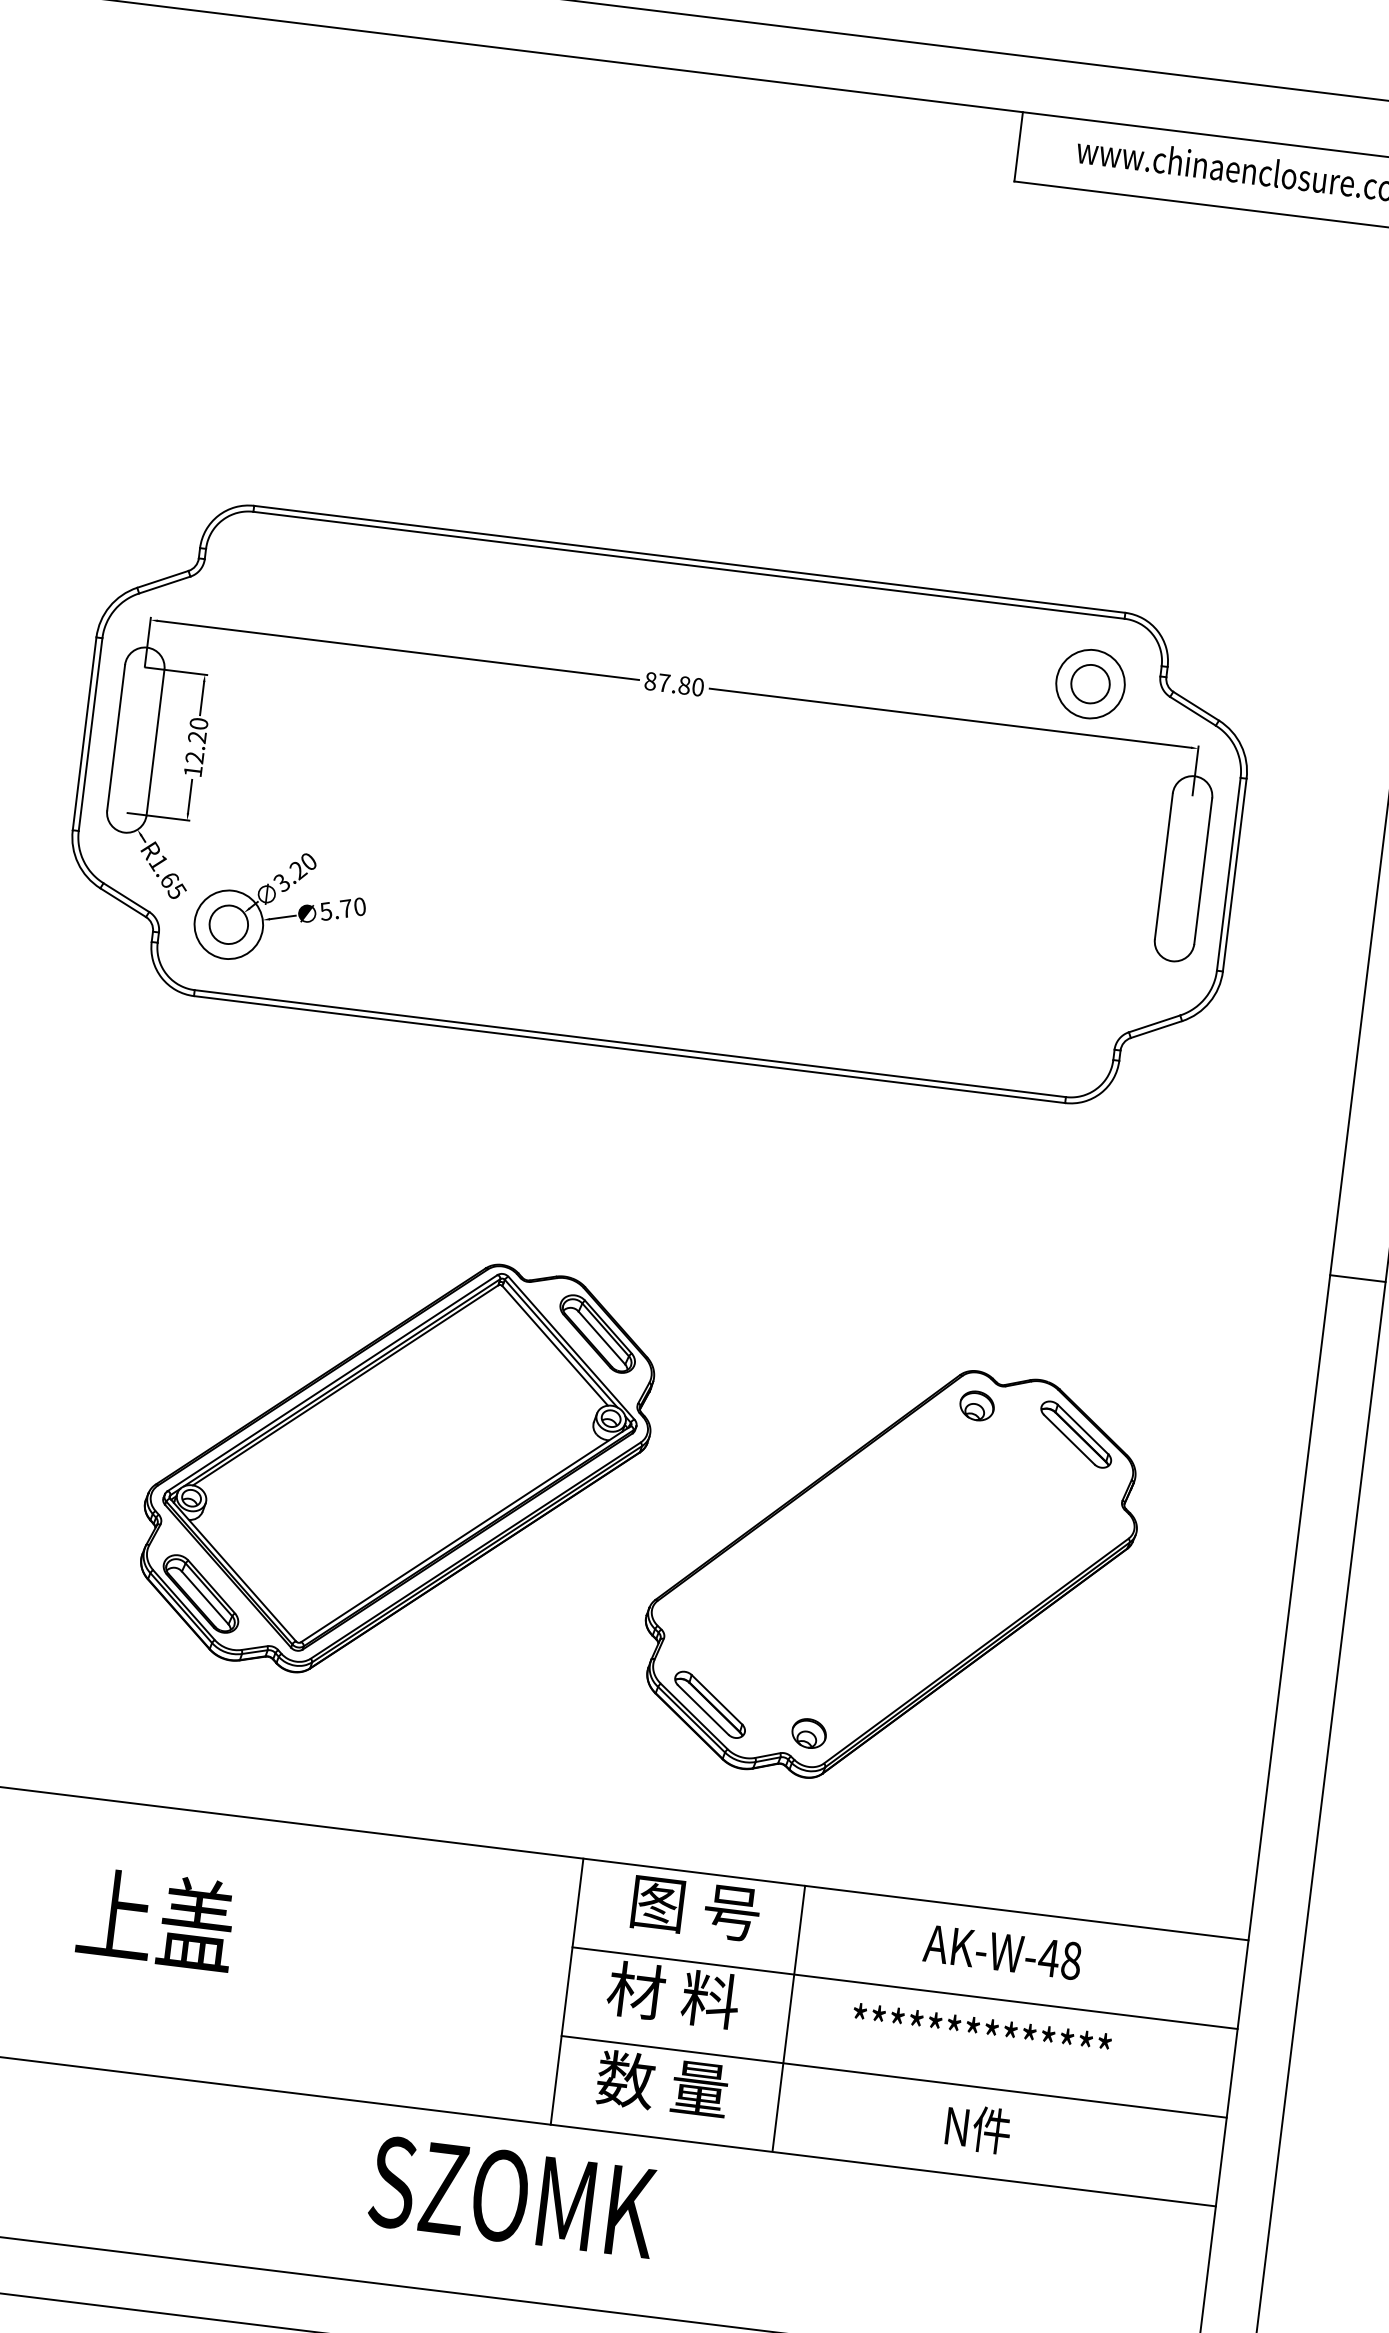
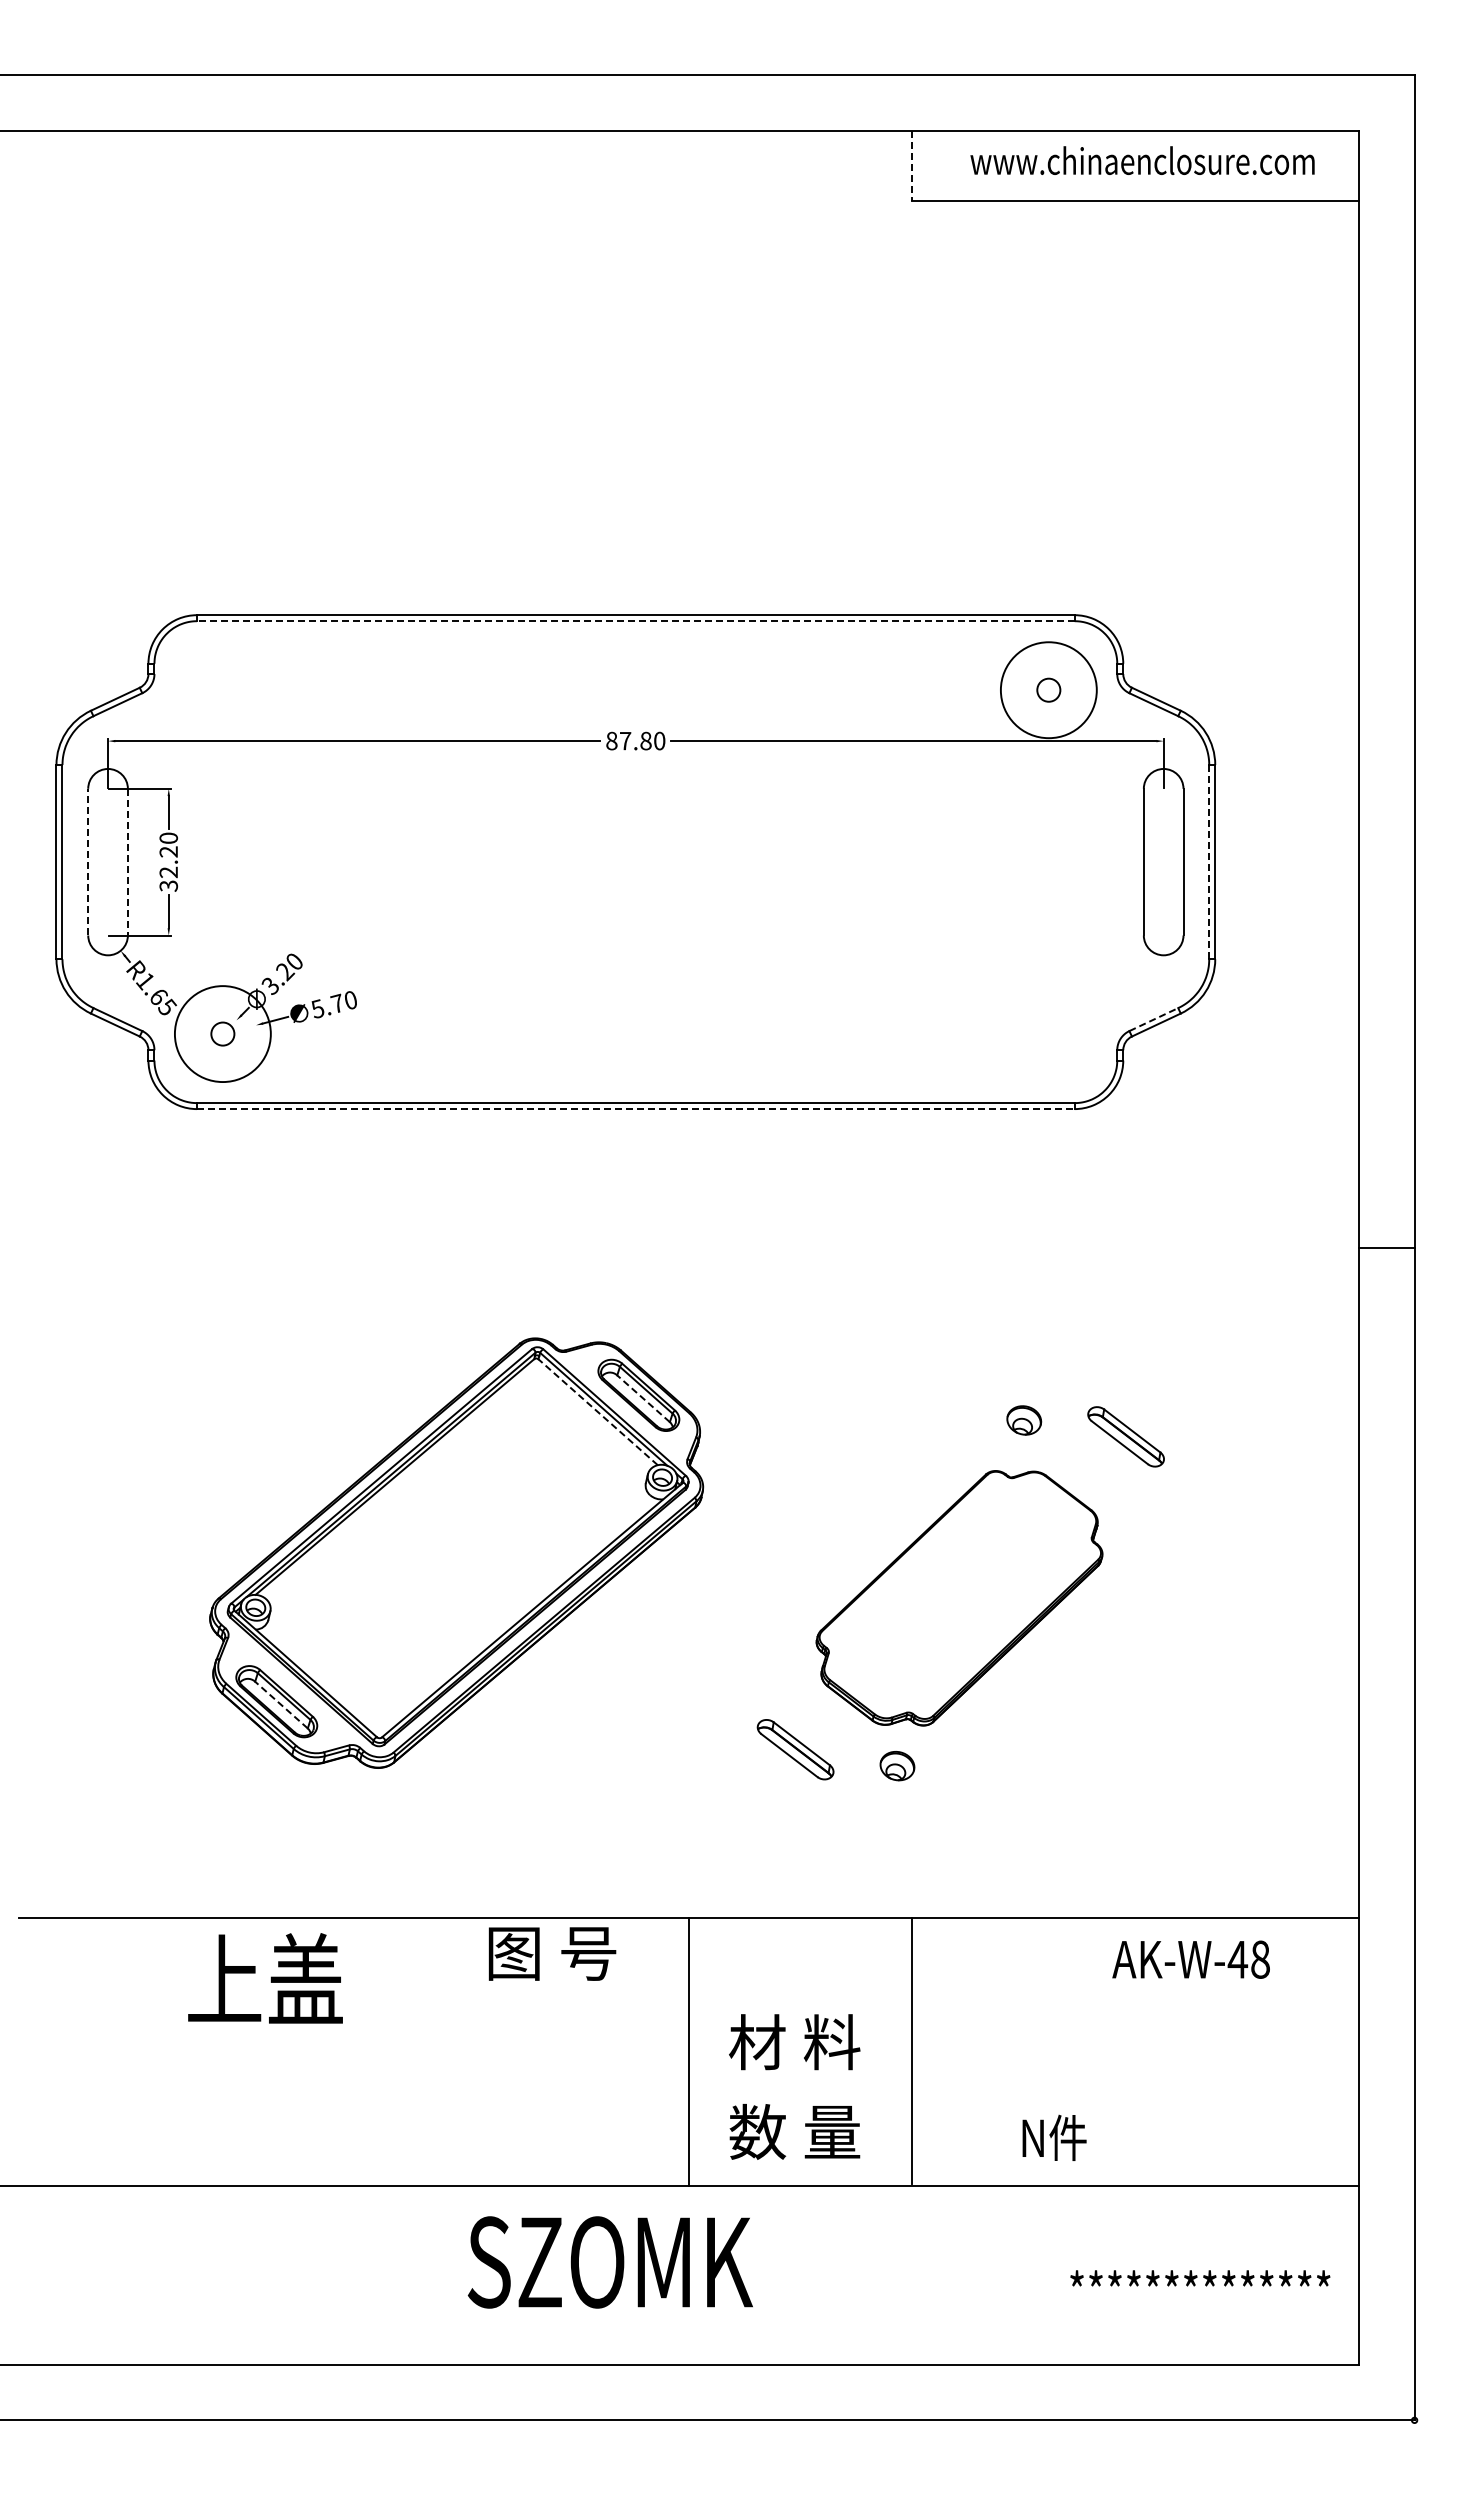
line: (1019, 146) -> (912, 165), solid -> dashed
line: (688, 565) -> (635, 621), solid -> dashed
circle: (1090, 683) -> (1048, 689), size x0.6
circle: (1090, 683) -> (1048, 689), size x1.4
line: (116, 737) -> (88, 861), solid -> dashed
line: (155, 742) -> (127, 862), solid -> dashed
text: (192, 770) -> (168, 885), 12.20 -> 32.20
line: (1229, 873) -> (1209, 861), solid -> dashed
circle: (228, 924) -> (222, 1033), size x0.6
circle: (228, 924) -> (222, 1033), size x1.4
line: (1154, 1023) -> (1153, 1019), solid -> dashed
line: (629, 1049) -> (635, 1109), solid -> dashed
line: (601, 1337) -> (643, 1398), solid -> dashed
line: (555, 1346) -> (598, 1412), solid -> dashed
part: (891, 1574) -> (959, 1598), size x0.6
line: (205, 1597) -> (281, 1704), solid -> dashed
text: (696, 1908) -> (552, 1953), moved
text: (156, 1918) -> (265, 1978), moved
text: (1002, 1952) -> (1190, 1959), moved
line: (904, 1988) -> (1023, 2007), removed
text: (982, 2026) -> (1200, 2278), moved
line: (894, 2076) -> (1023, 2096), removed
text: (978, 2128) -> (1054, 2137), moved
text: (512, 2197) -> (609, 2262), moved

